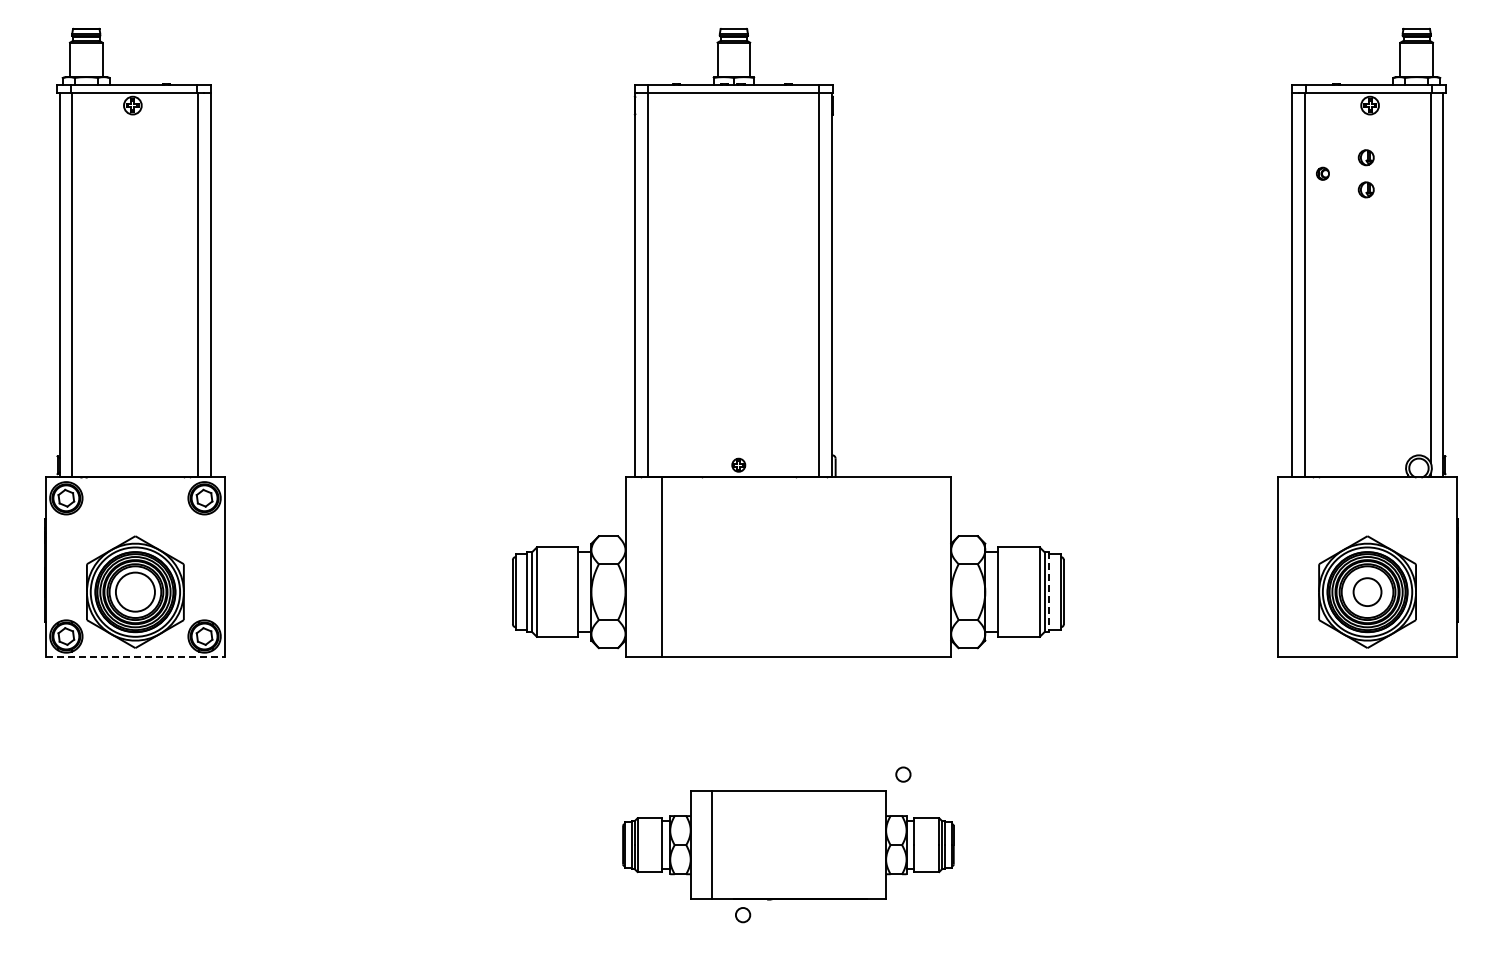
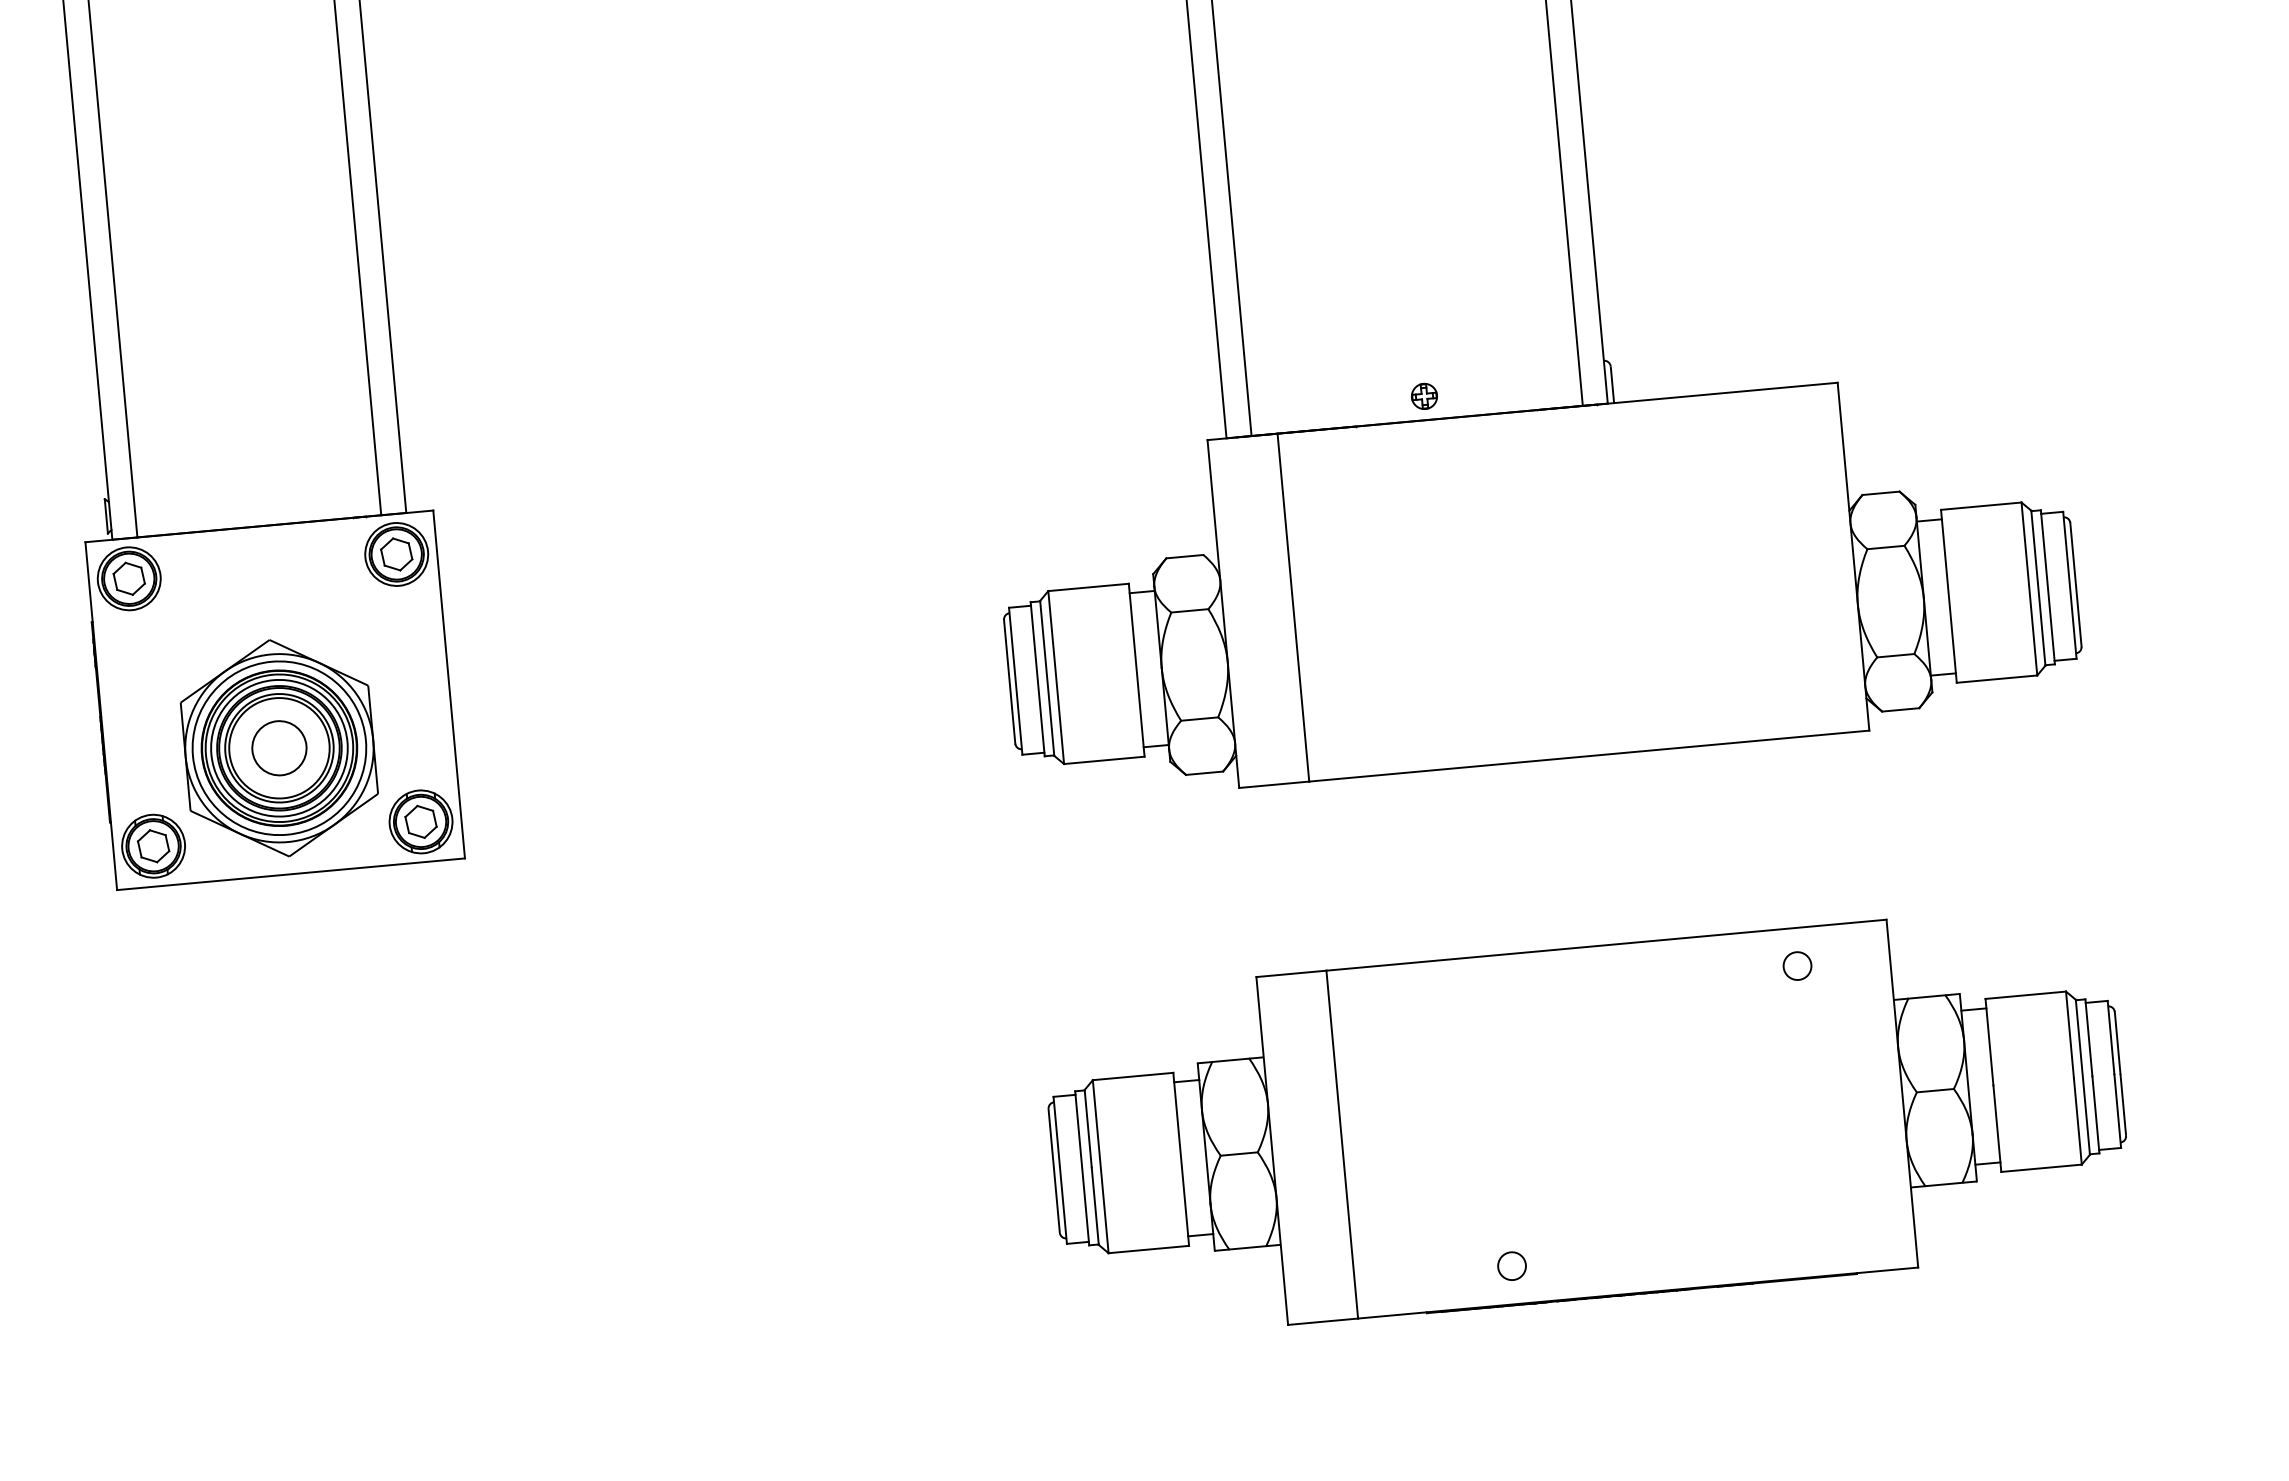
circle: (135, 592) -> (279, 748), size x0.71
line: (1049, 592) -> (2048, 587), dashed -> solid
line: (135, 657) -> (291, 874), dashed -> solid
part: (788, 845) -> (1587, 1123), size x1.67

